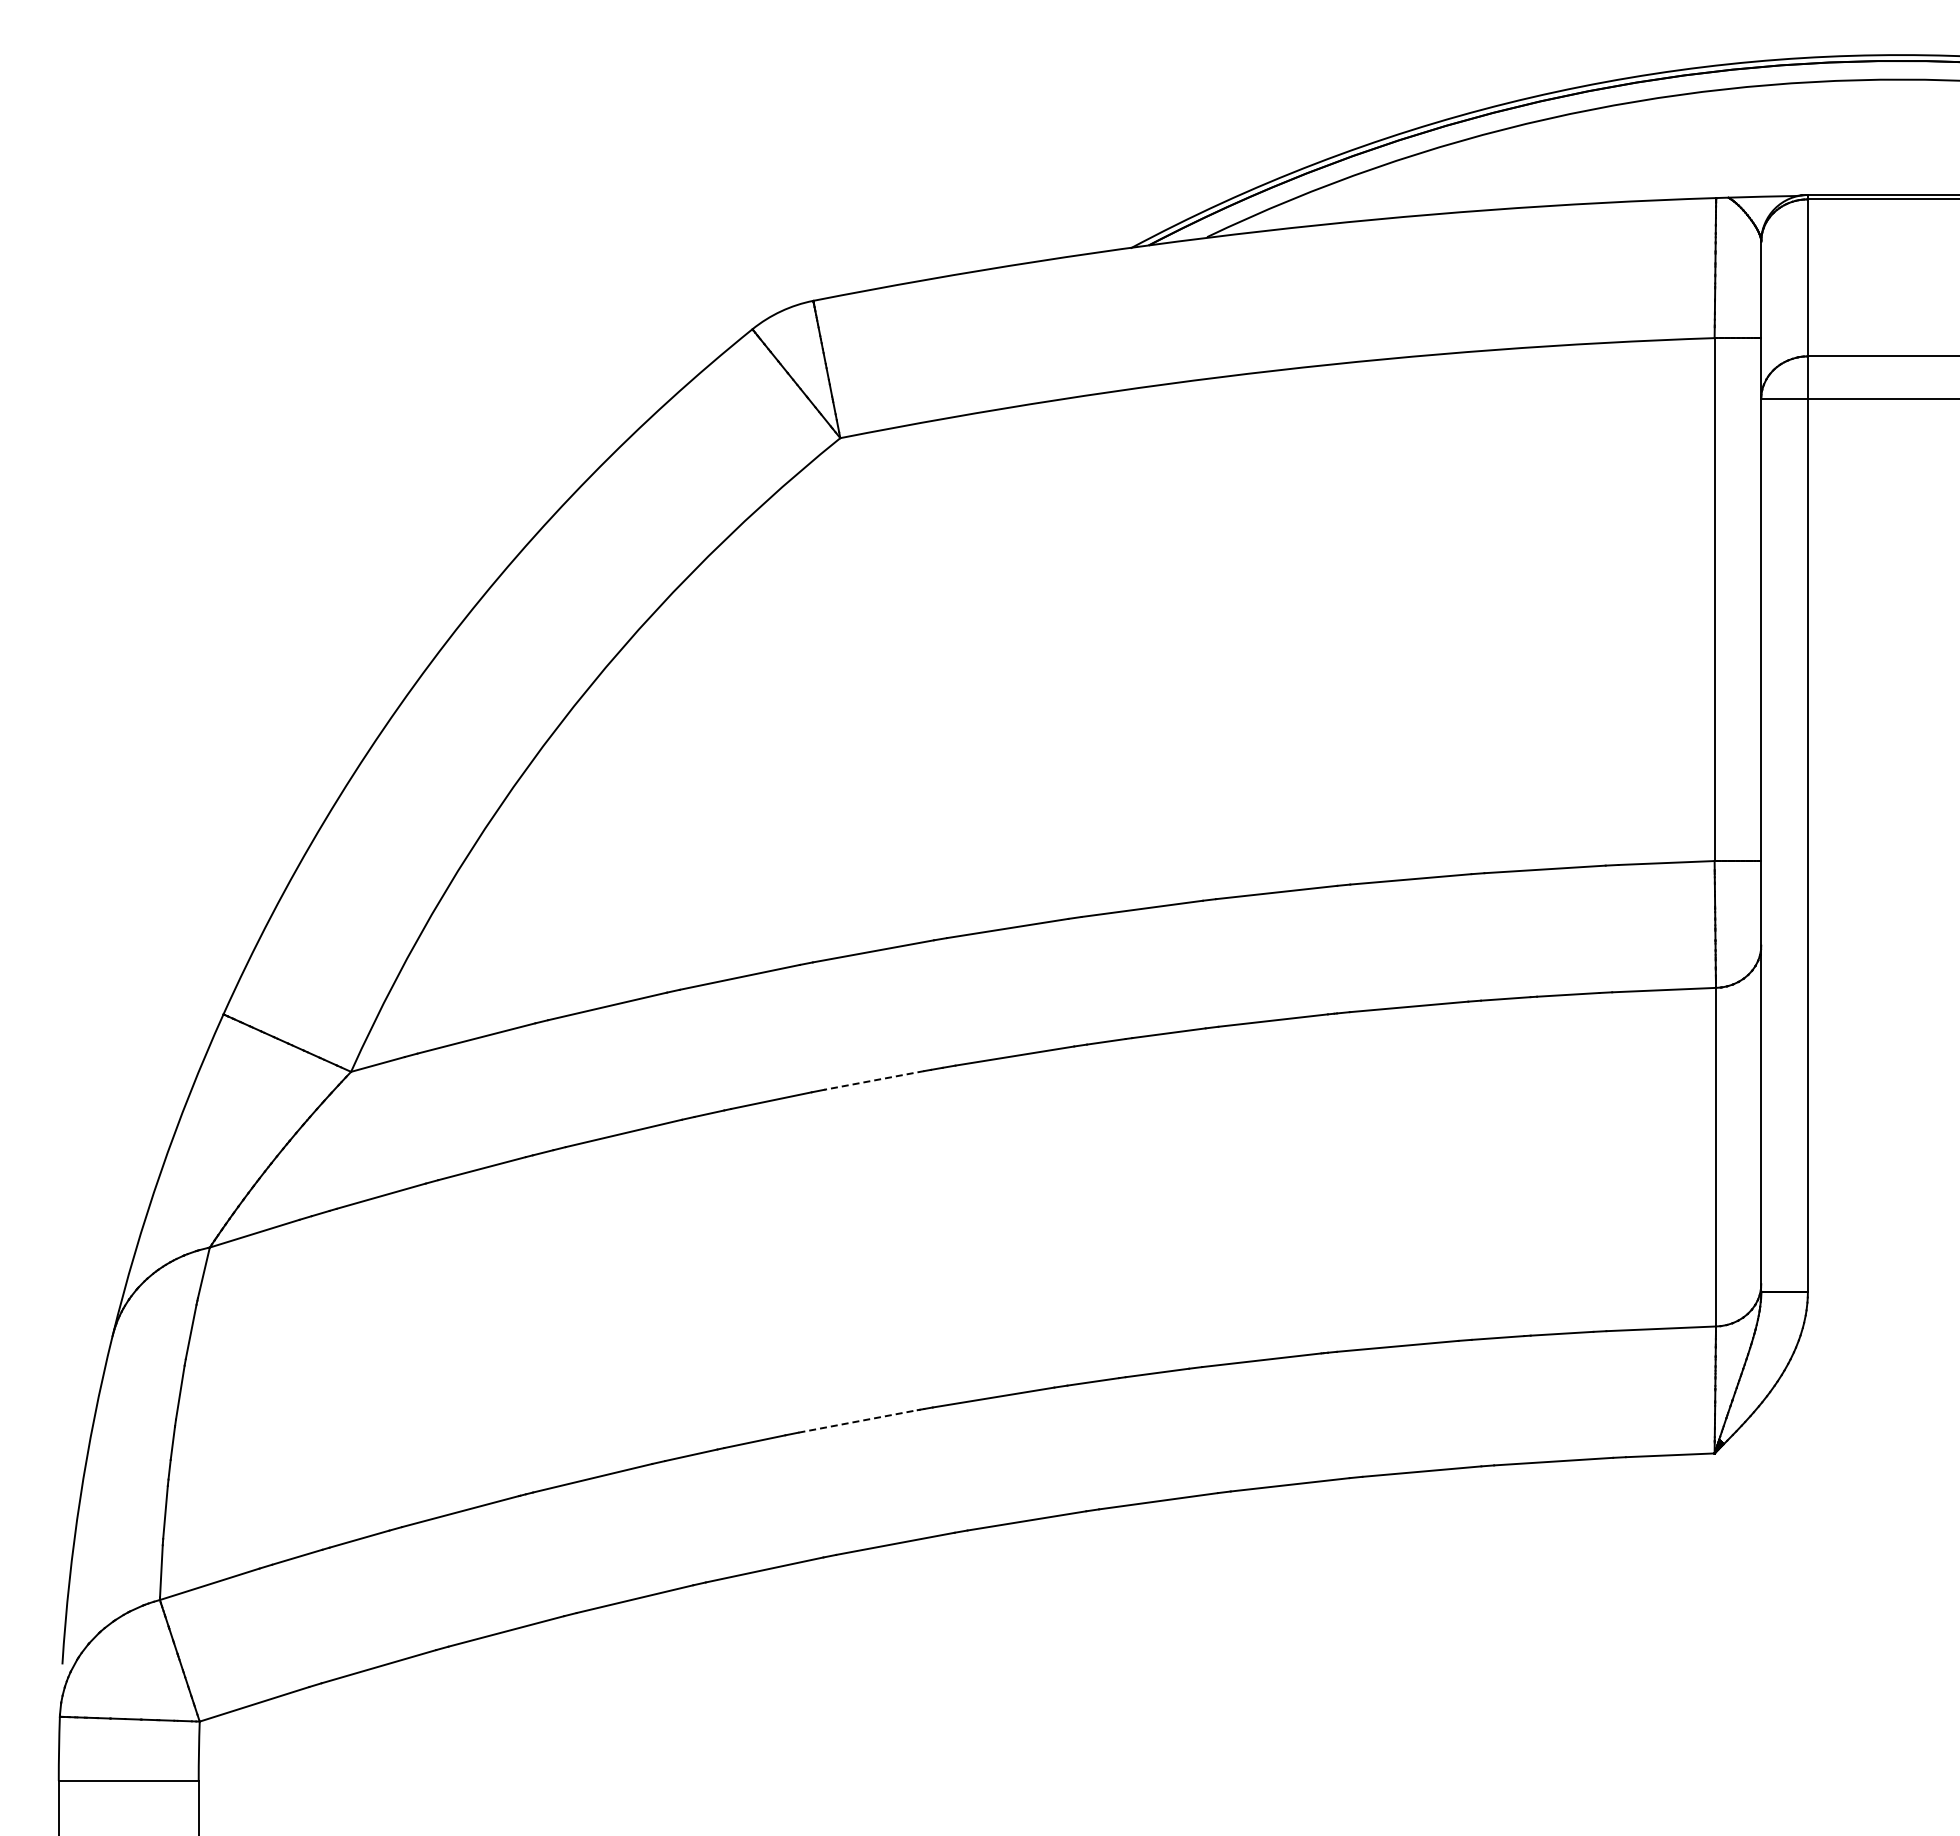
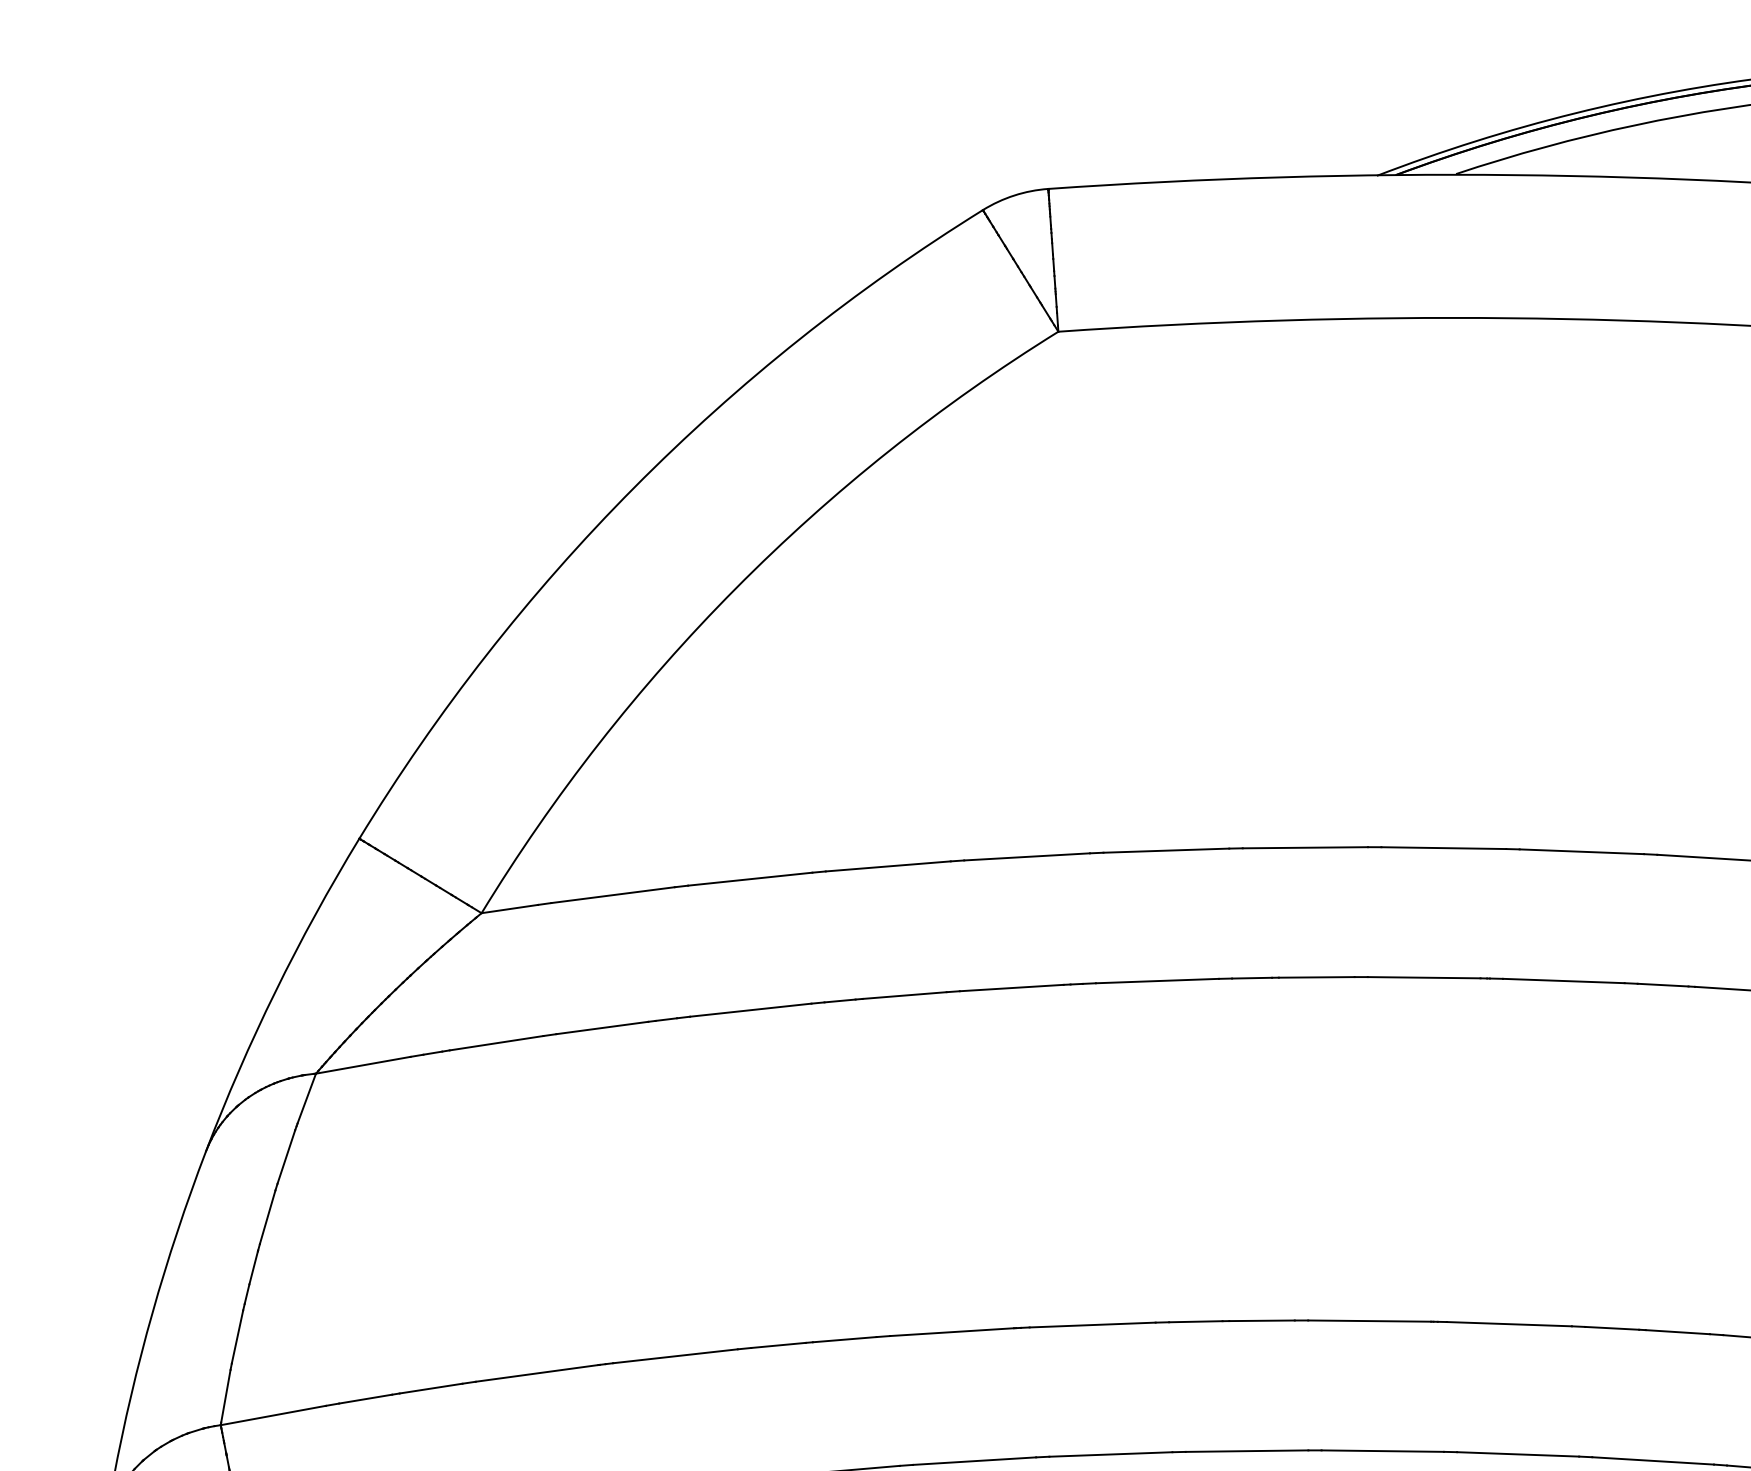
line: (874, 1080) -> (1011, 988), dashed -> solid
line: (858, 1421) -> (952, 1332), dashed -> solid

